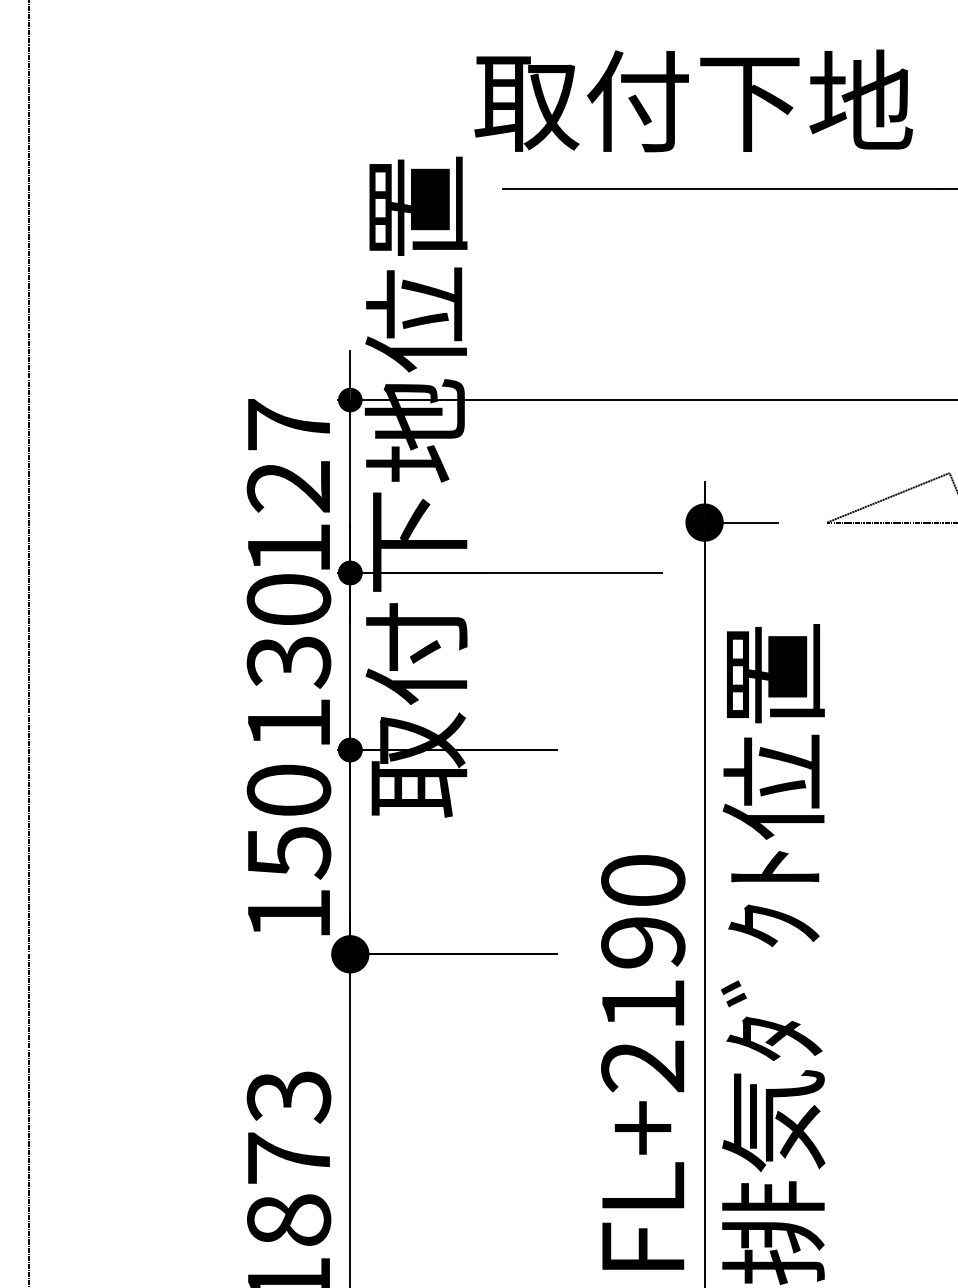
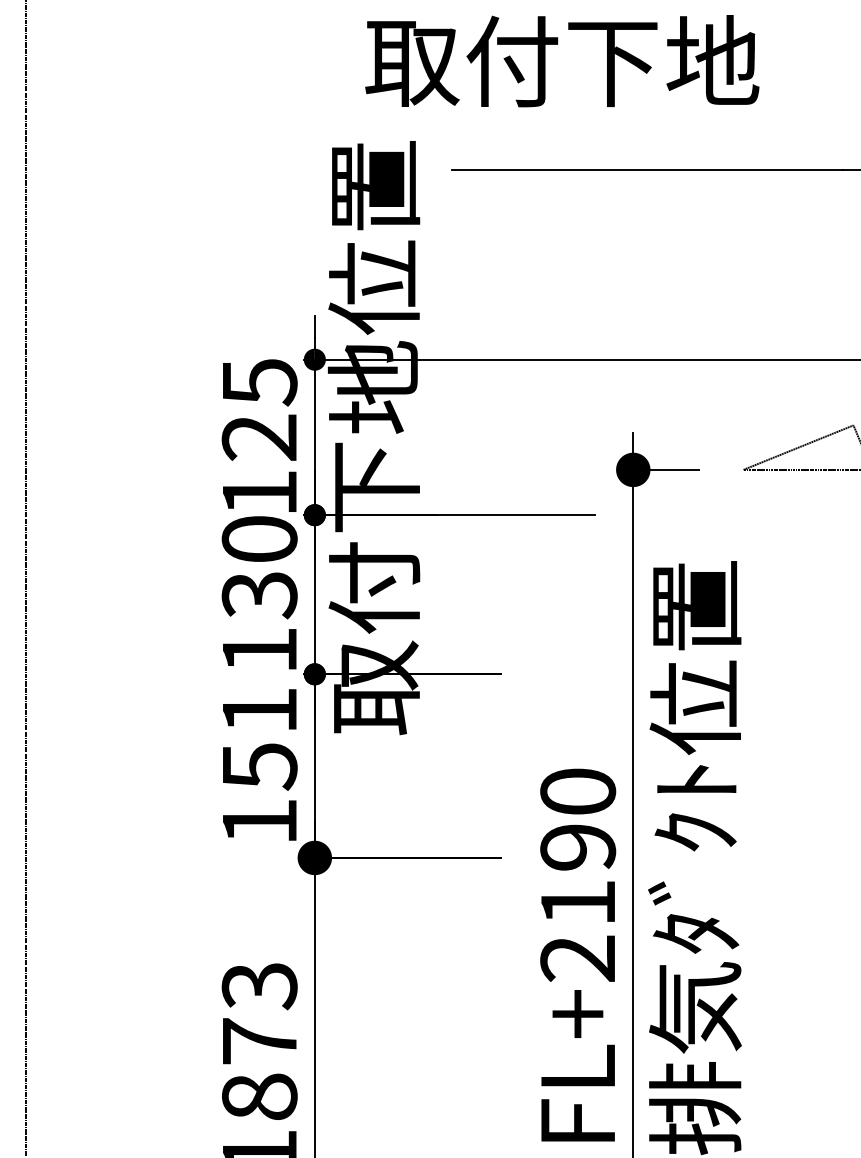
text: (693, 100) -> (562, 60), moved
text: (289, 425) -> (260, 382), 127 -> 125
text: (288, 789) -> (259, 709), 150 -> 151

